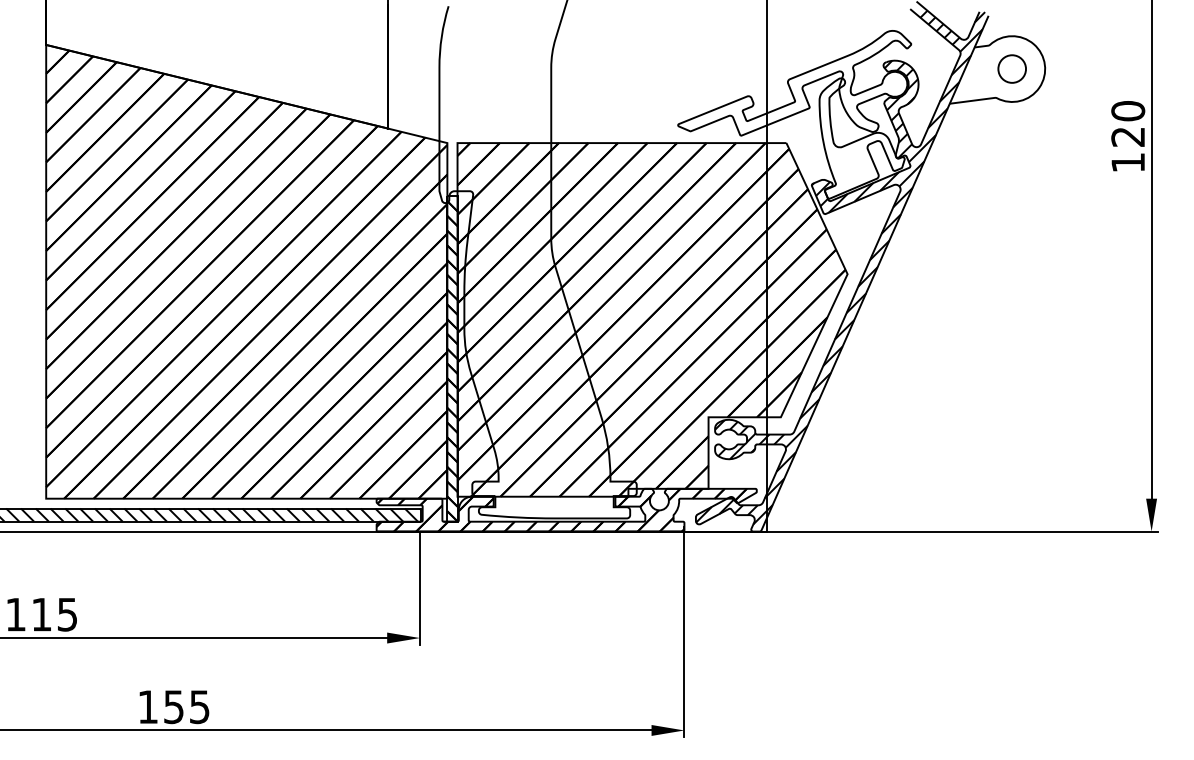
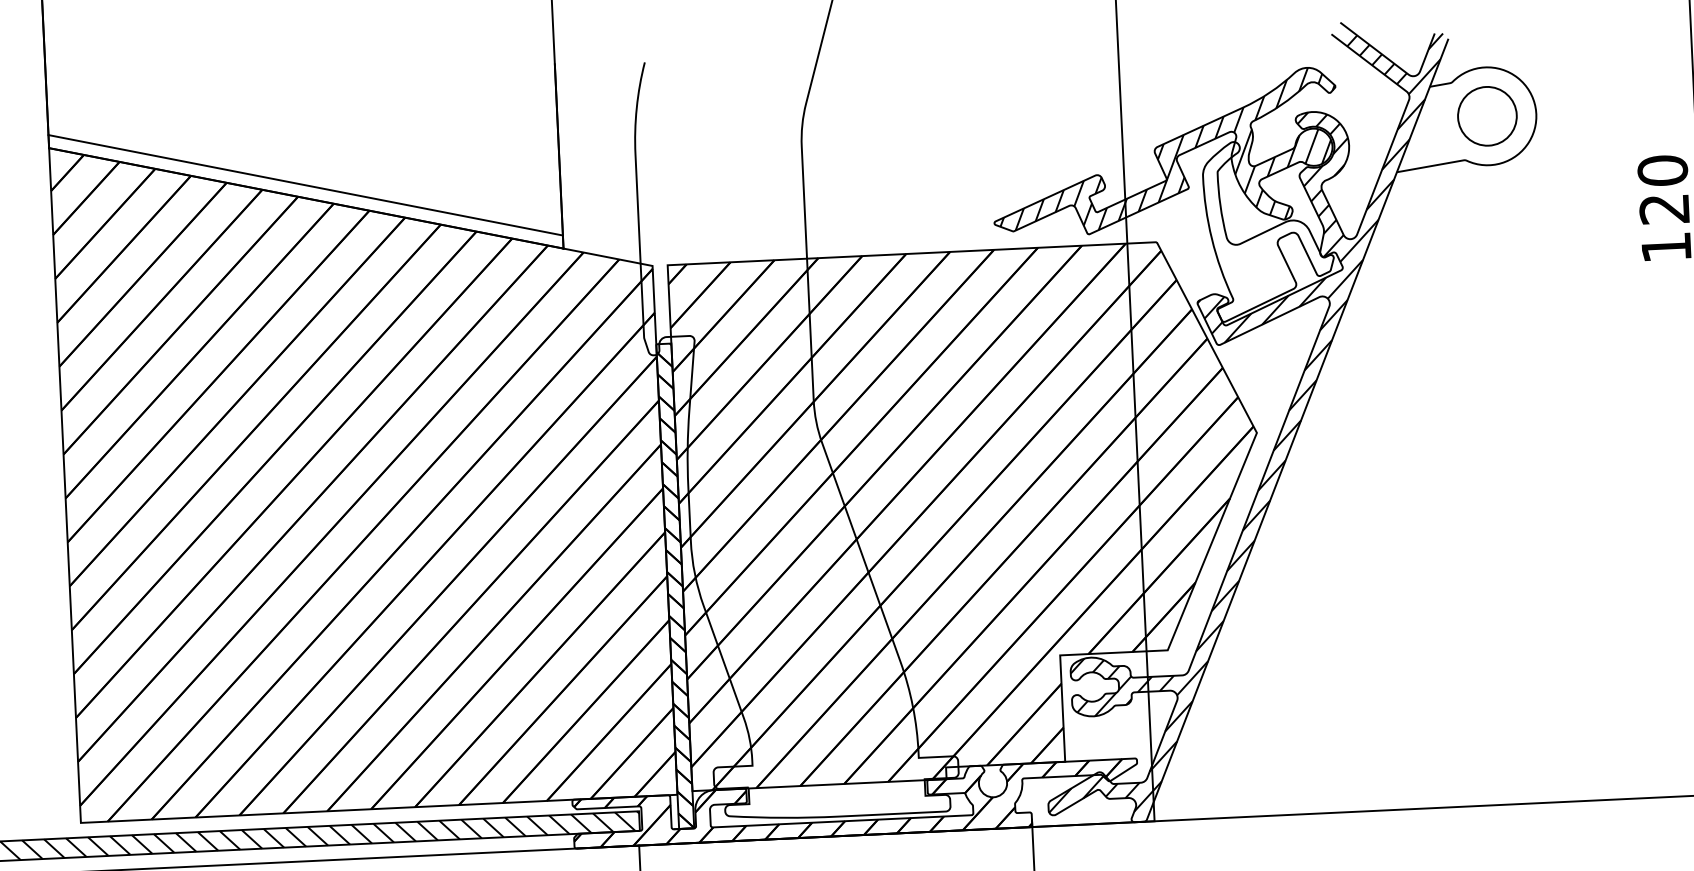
circle: (1011, 68) -> (1486, 115), size x1.43
line: (217, 77) -> (306, 184), added
hatch: (796, 81) -> (1167, 149), added

